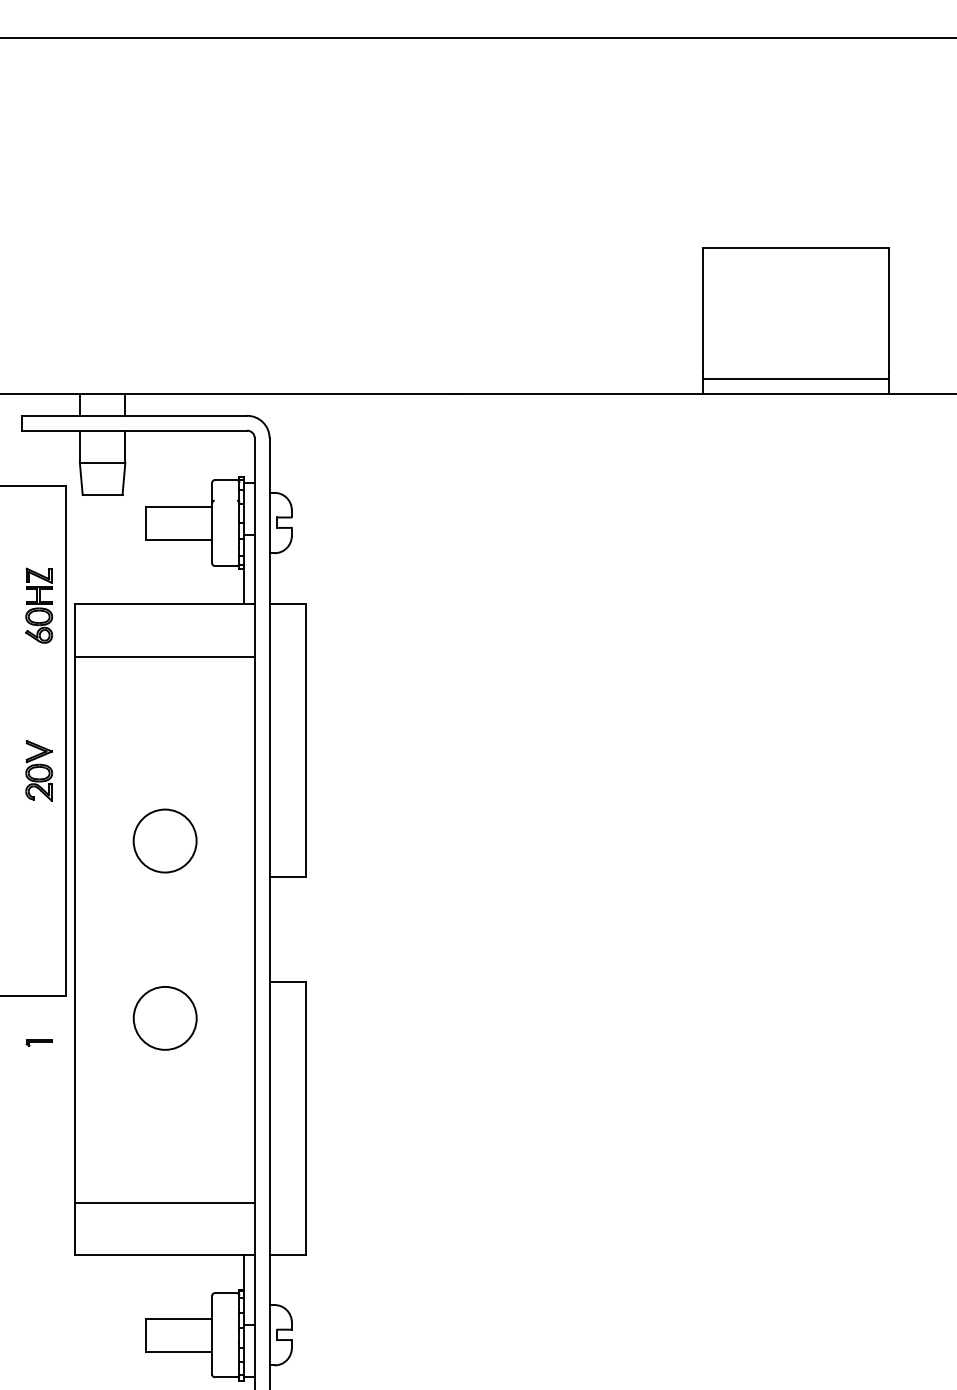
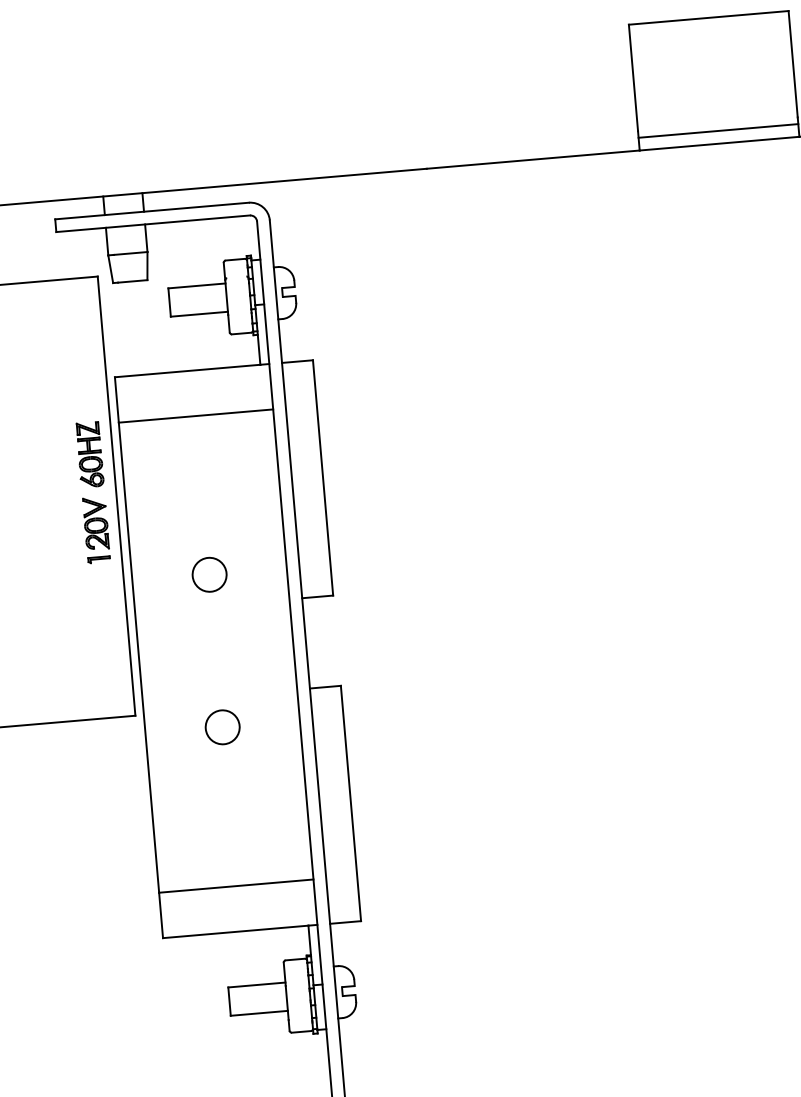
part: (39, 605) -> (90, 454), moved
circle: (164, 840) -> (209, 574), size x0.62
circle: (164, 1017) -> (222, 726), size x0.62
part: (38, 1042) -> (98, 559), moved

